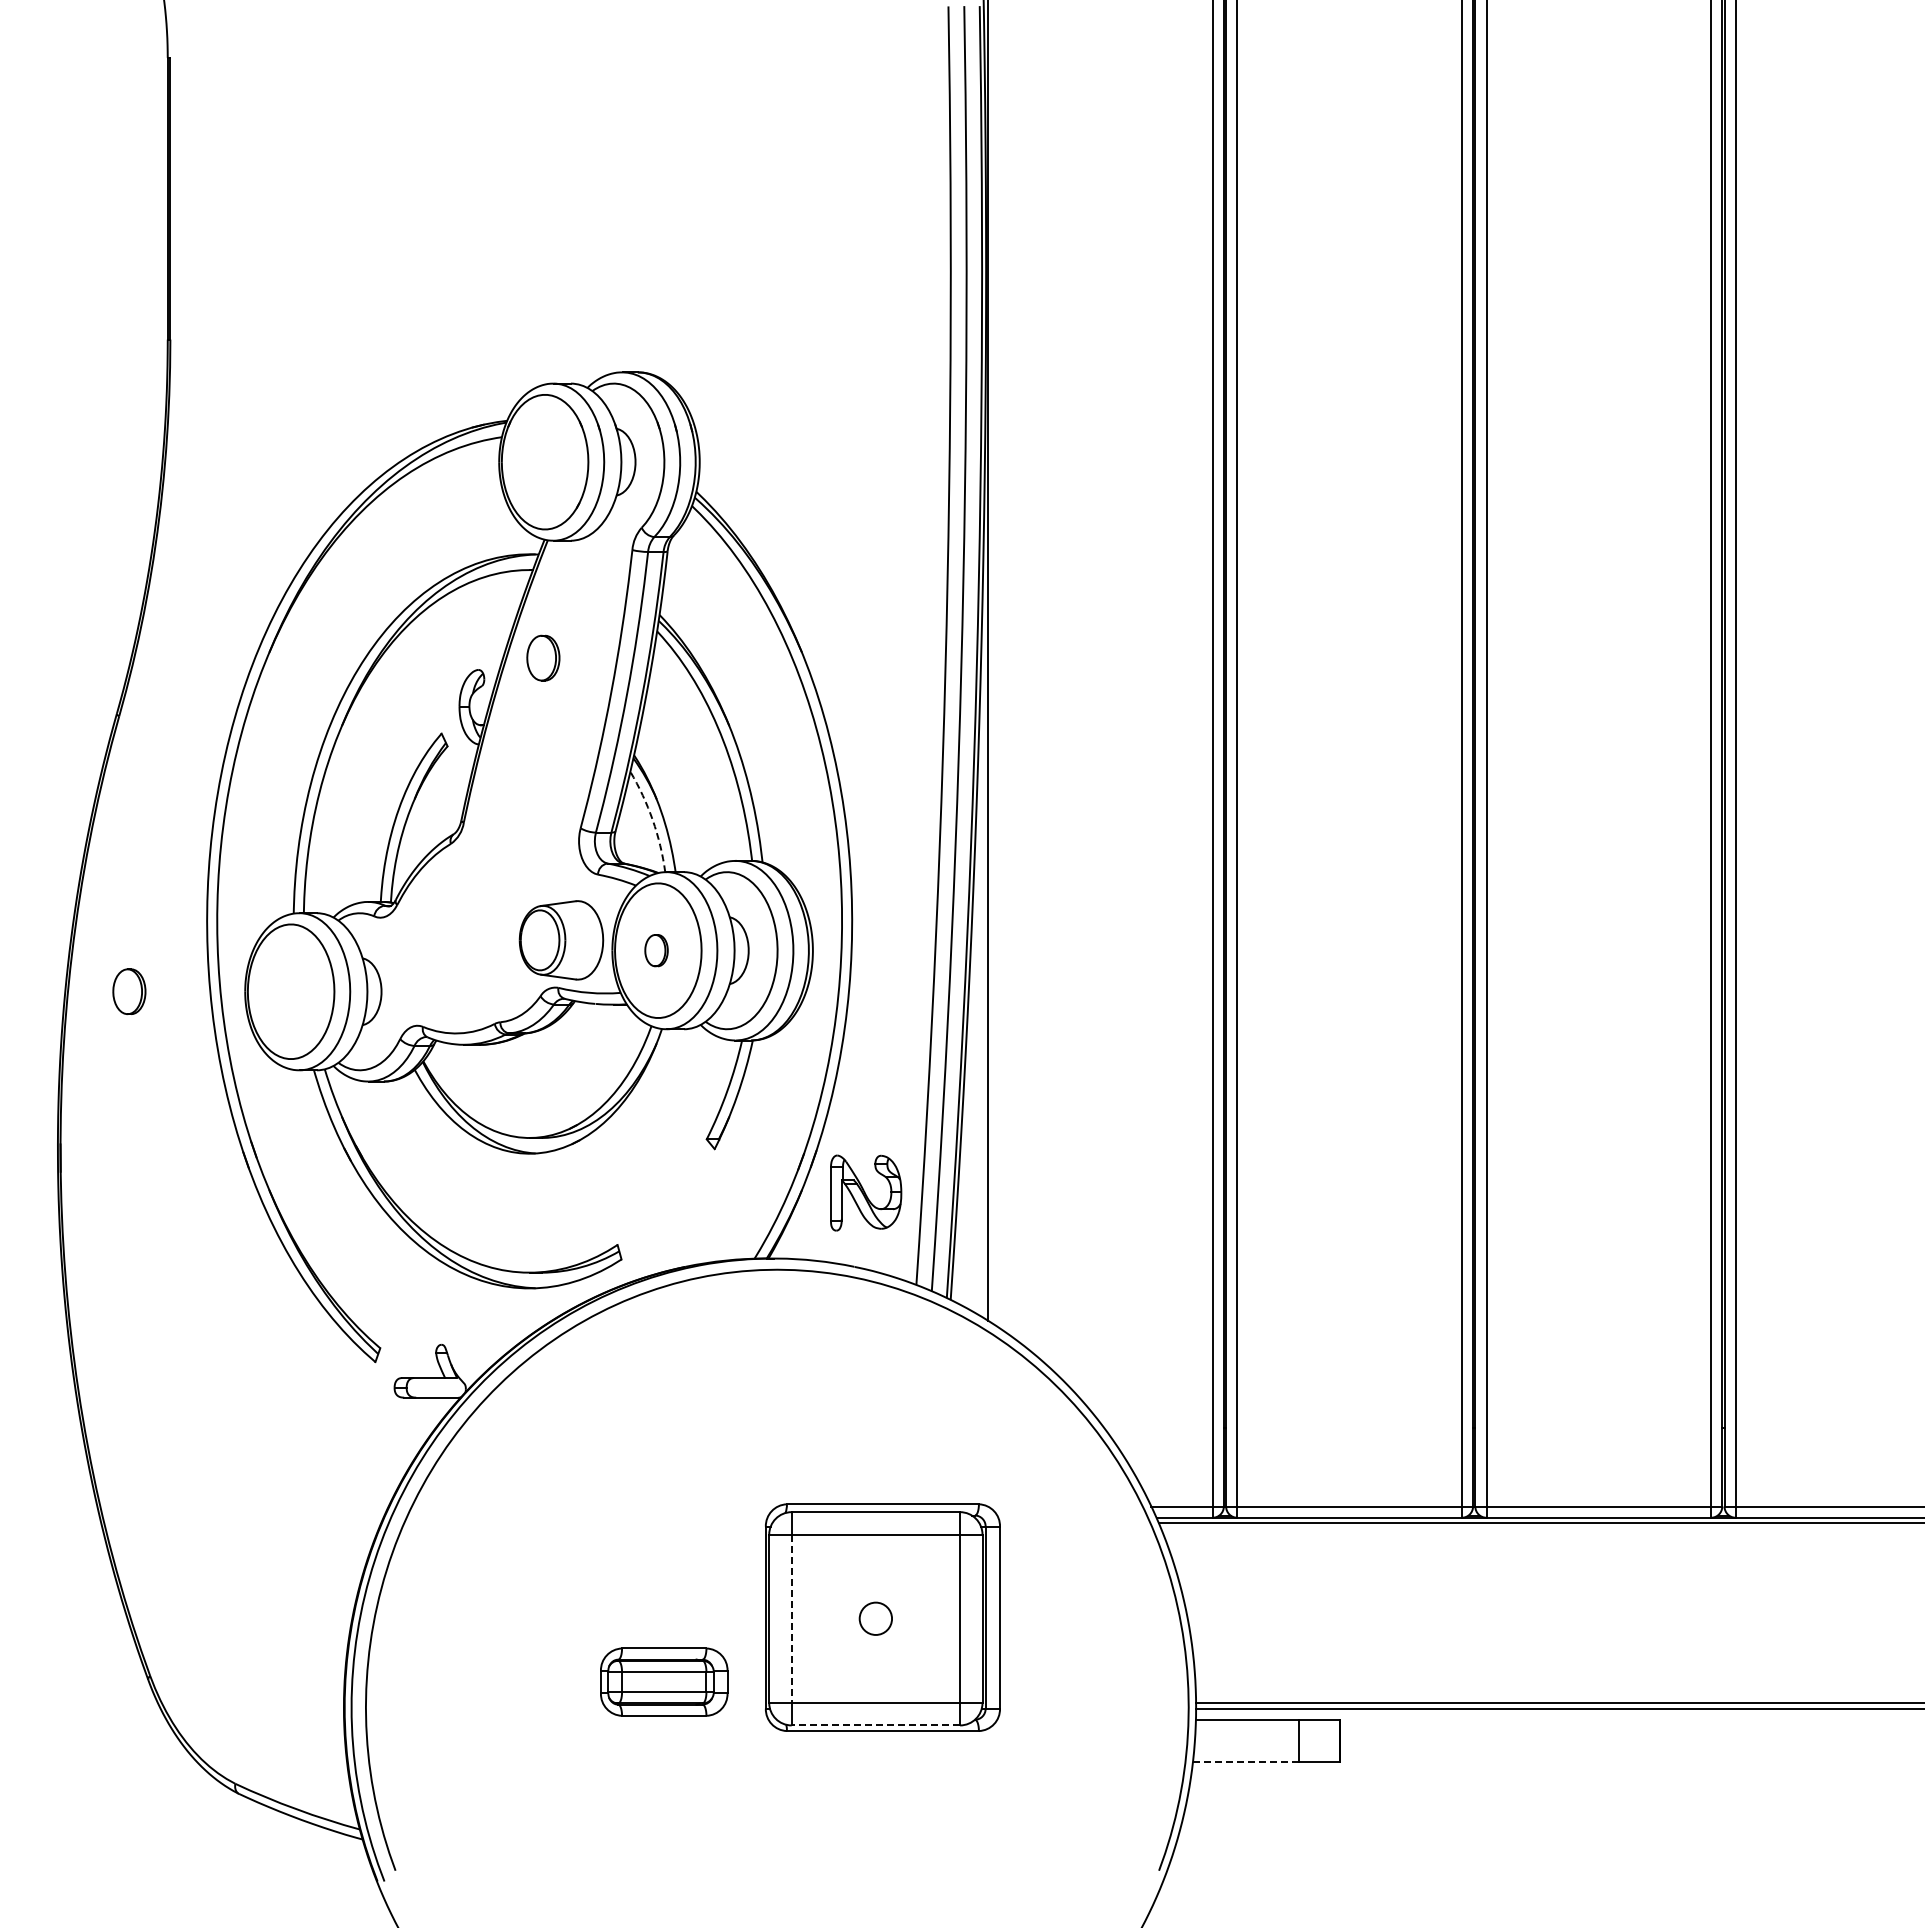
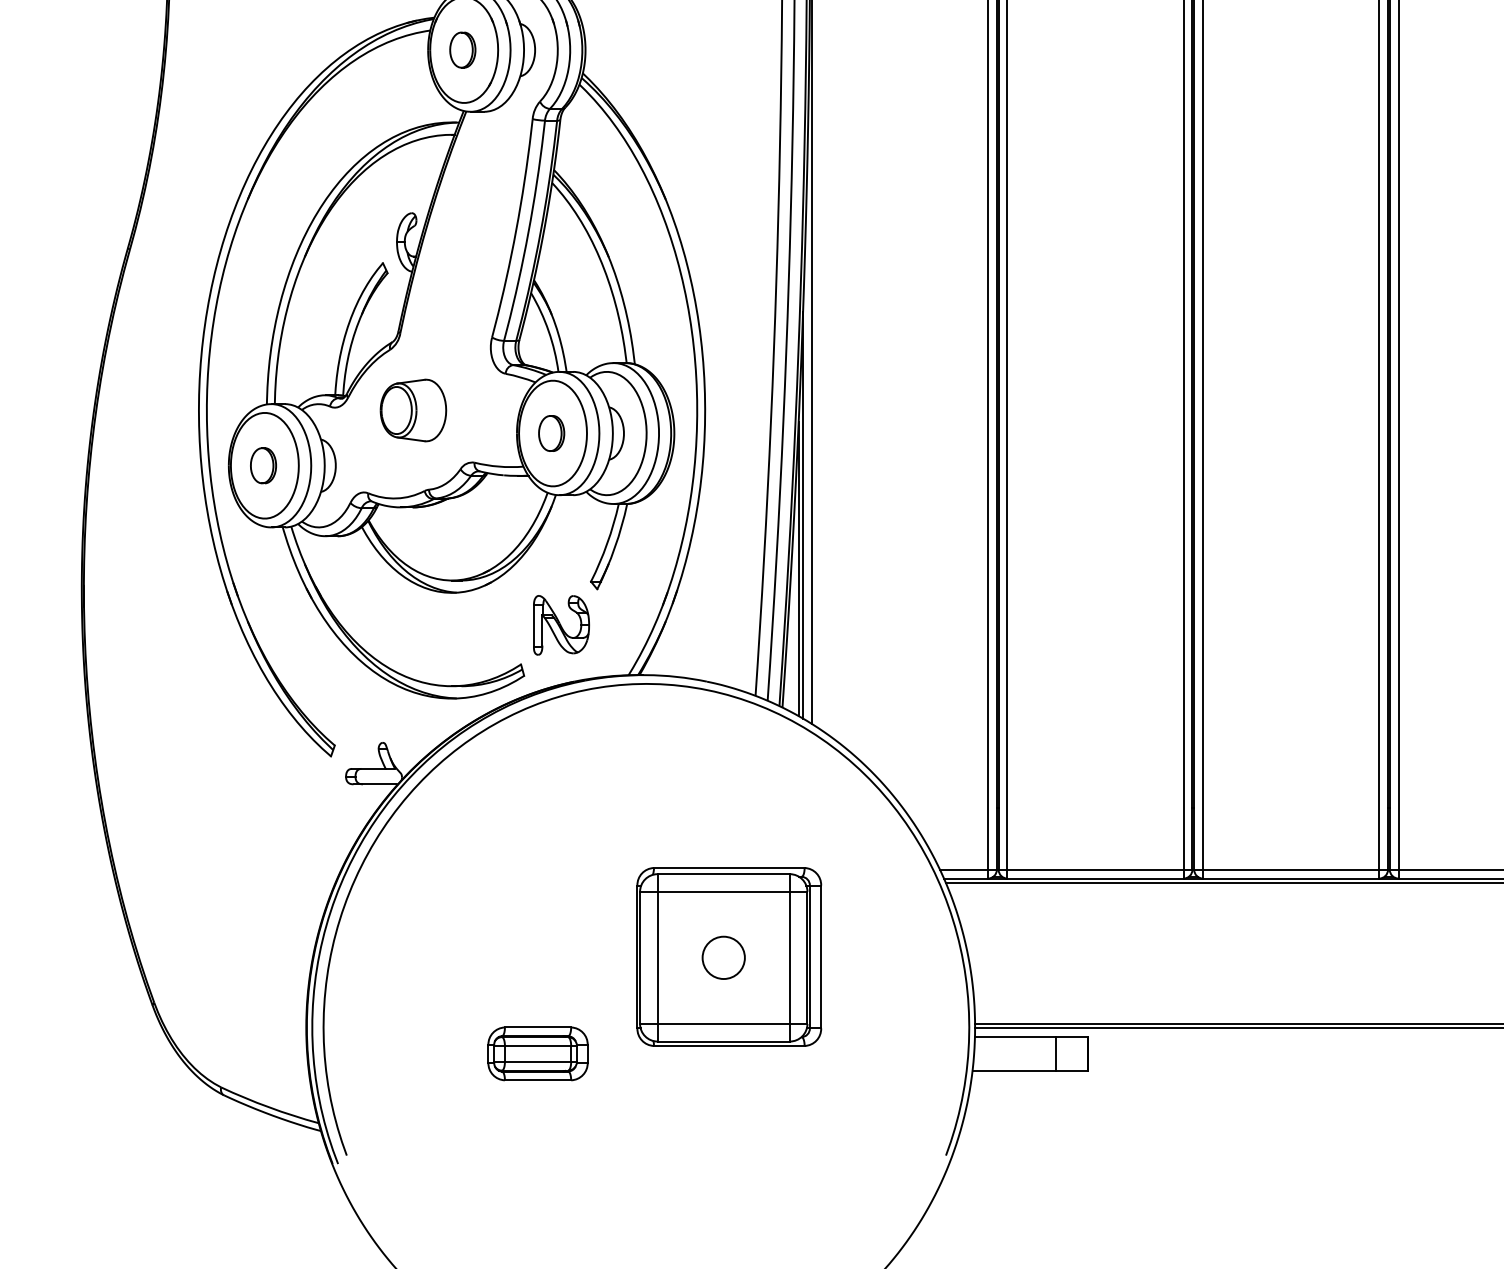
part: (543, 657) -> (462, 49), moved
arc: (652, 820) -> (548, 331), dashed -> solid
part: (561, 940) -> (413, 410), moved
part: (656, 950) -> (551, 433), size x1.43
part: (129, 991) -> (263, 465), moved
line: (976, 1054) -> (802, 515), added
line: (971, 1123) -> (798, 569), added
part: (866, 1192) -> (561, 624), moved
circle: (875, 1618) -> (723, 957), size x1.67
line: (791, 1619) -> (657, 958), dashed -> solid
part: (664, 1681) -> (538, 1053), moved
line: (875, 1725) -> (723, 1041), dashed -> solid
line: (1245, 1762) -> (1013, 1070), dashed -> solid

